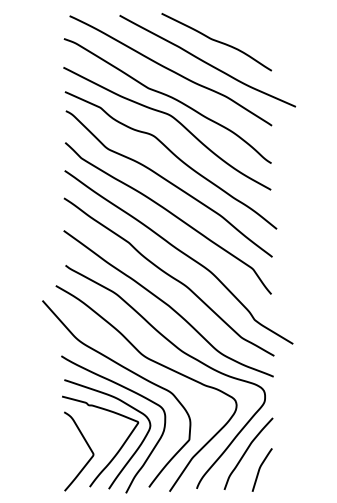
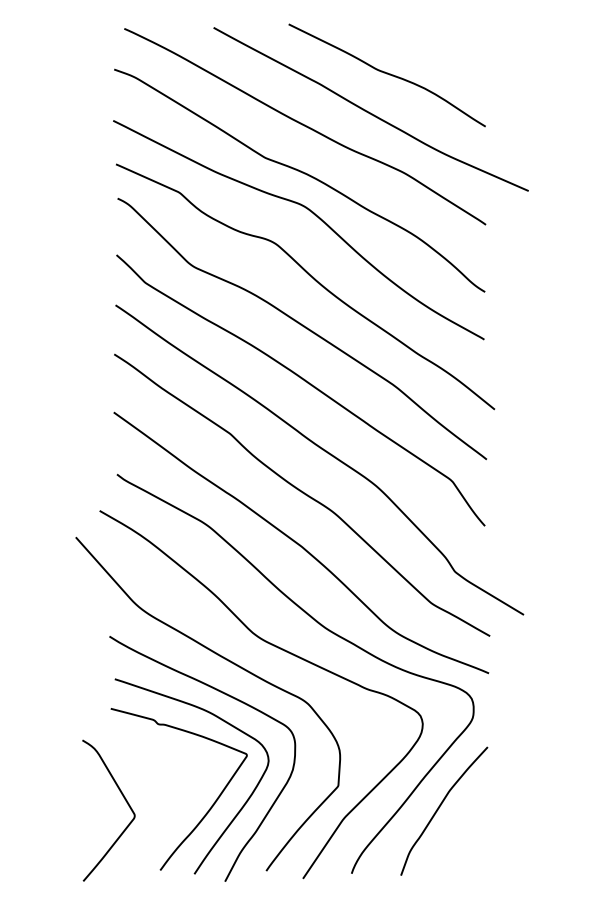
curve: (88, 447) -> (125, 803), moved
curve: (260, 469) -> (465, 839), removed

